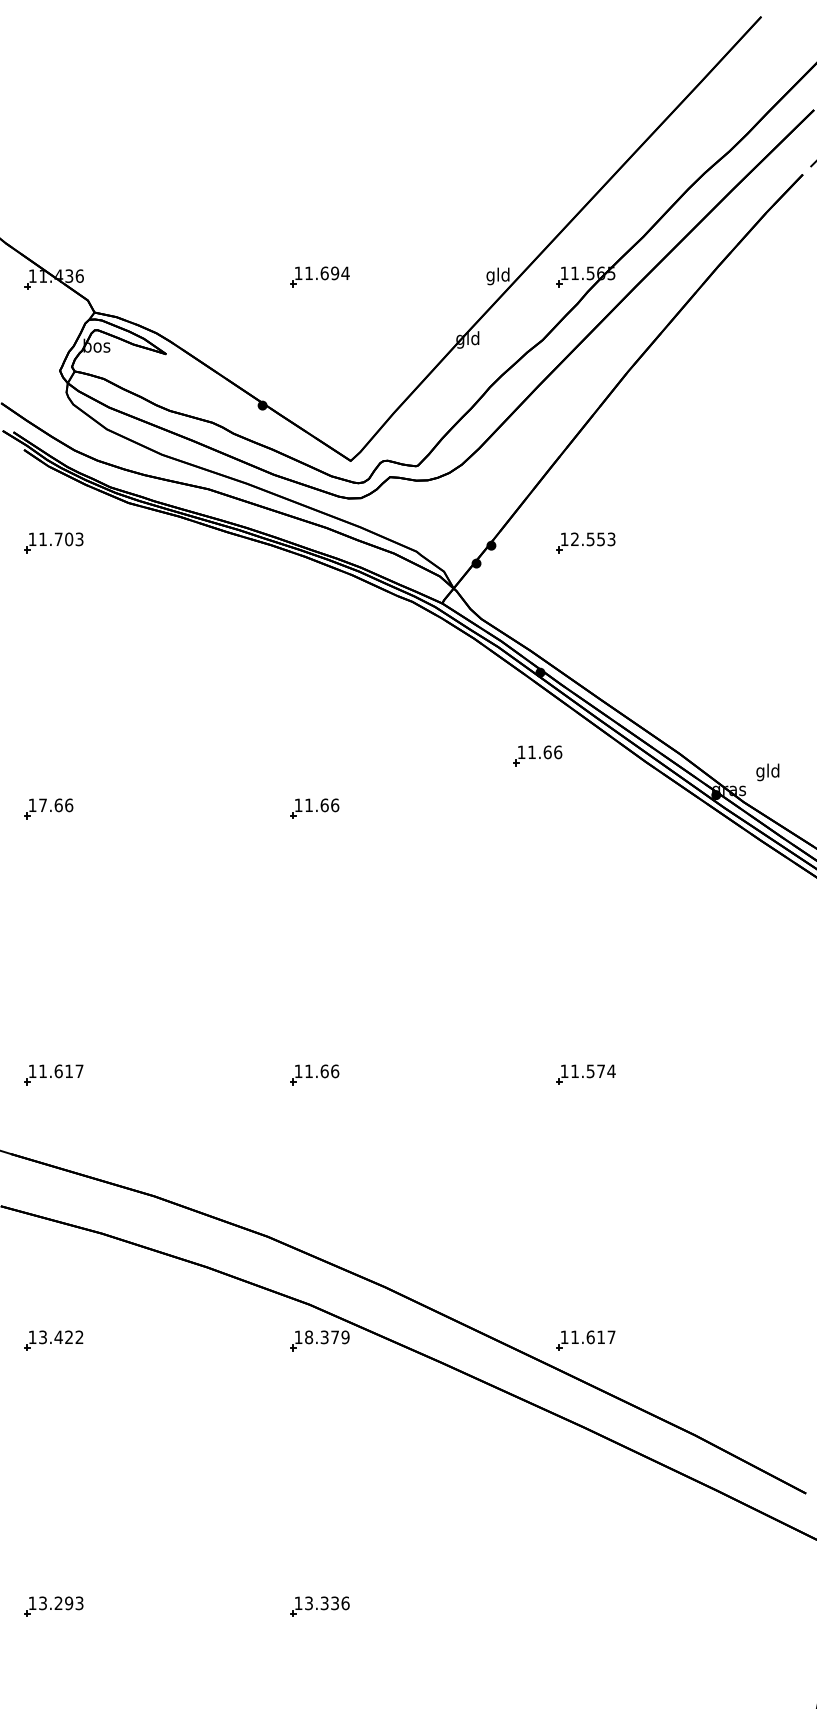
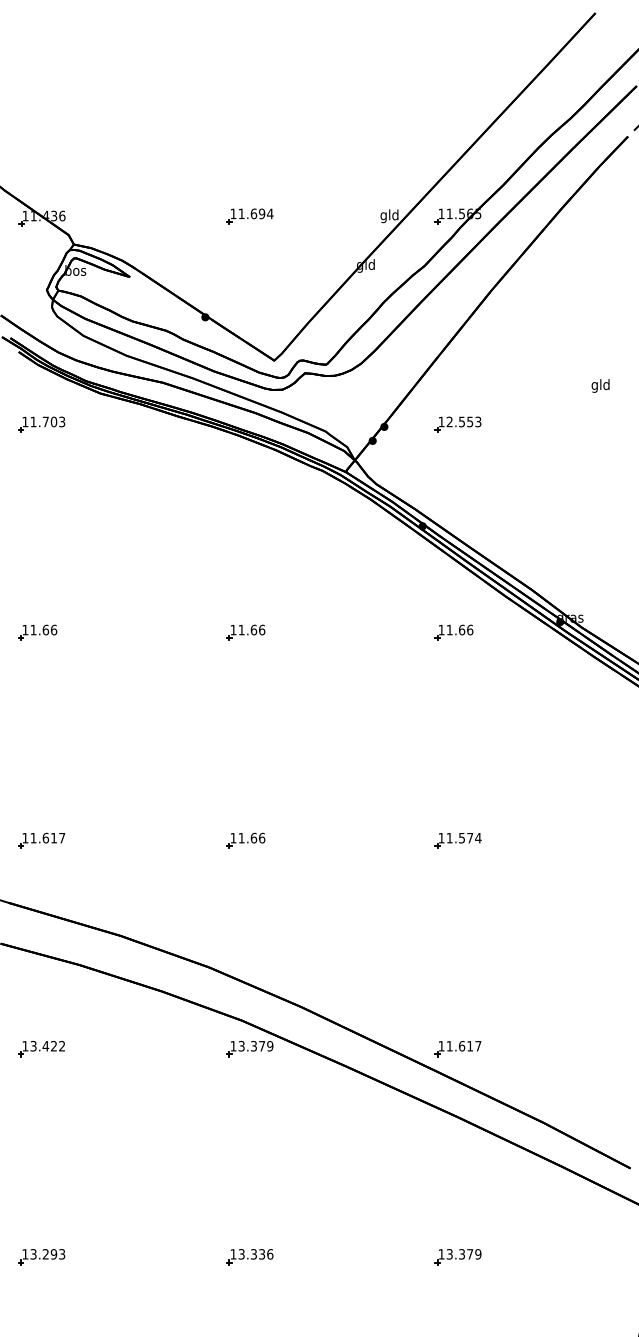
part: (537, 755) -> (454, 632), moved
text: (767, 772) -> (600, 386), moved
text: (42, 804) -> (33, 629), 17.66 -> 11.66
text: (309, 1337) -> (242, 1046), 18.379 -> 13.379
part: (585, 1606) -> (457, 1256), added

